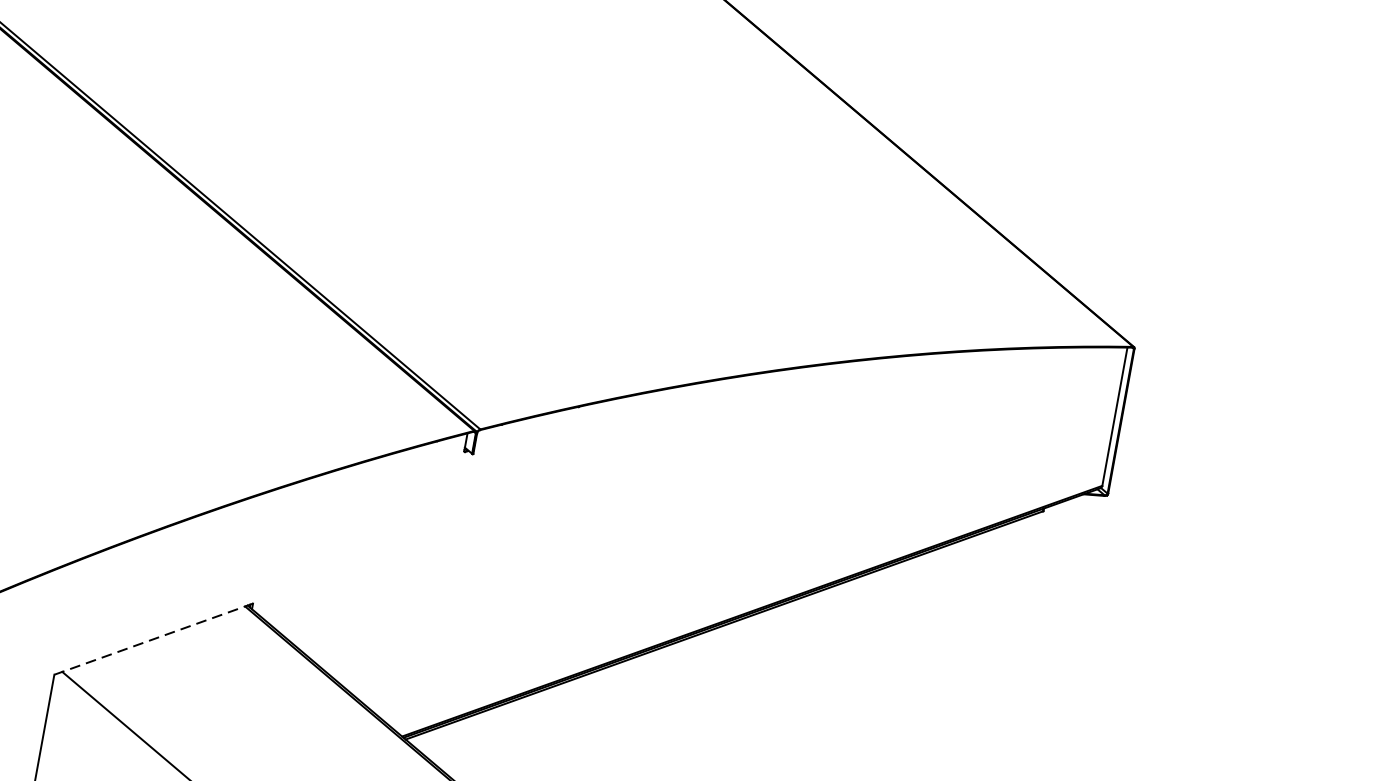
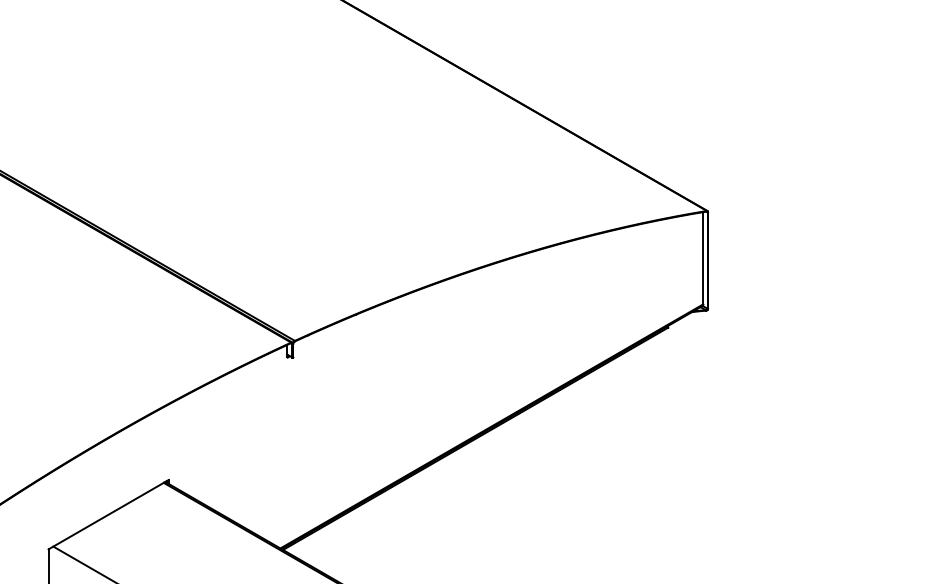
line: (155, 639) -> (109, 514), dashed -> solid

